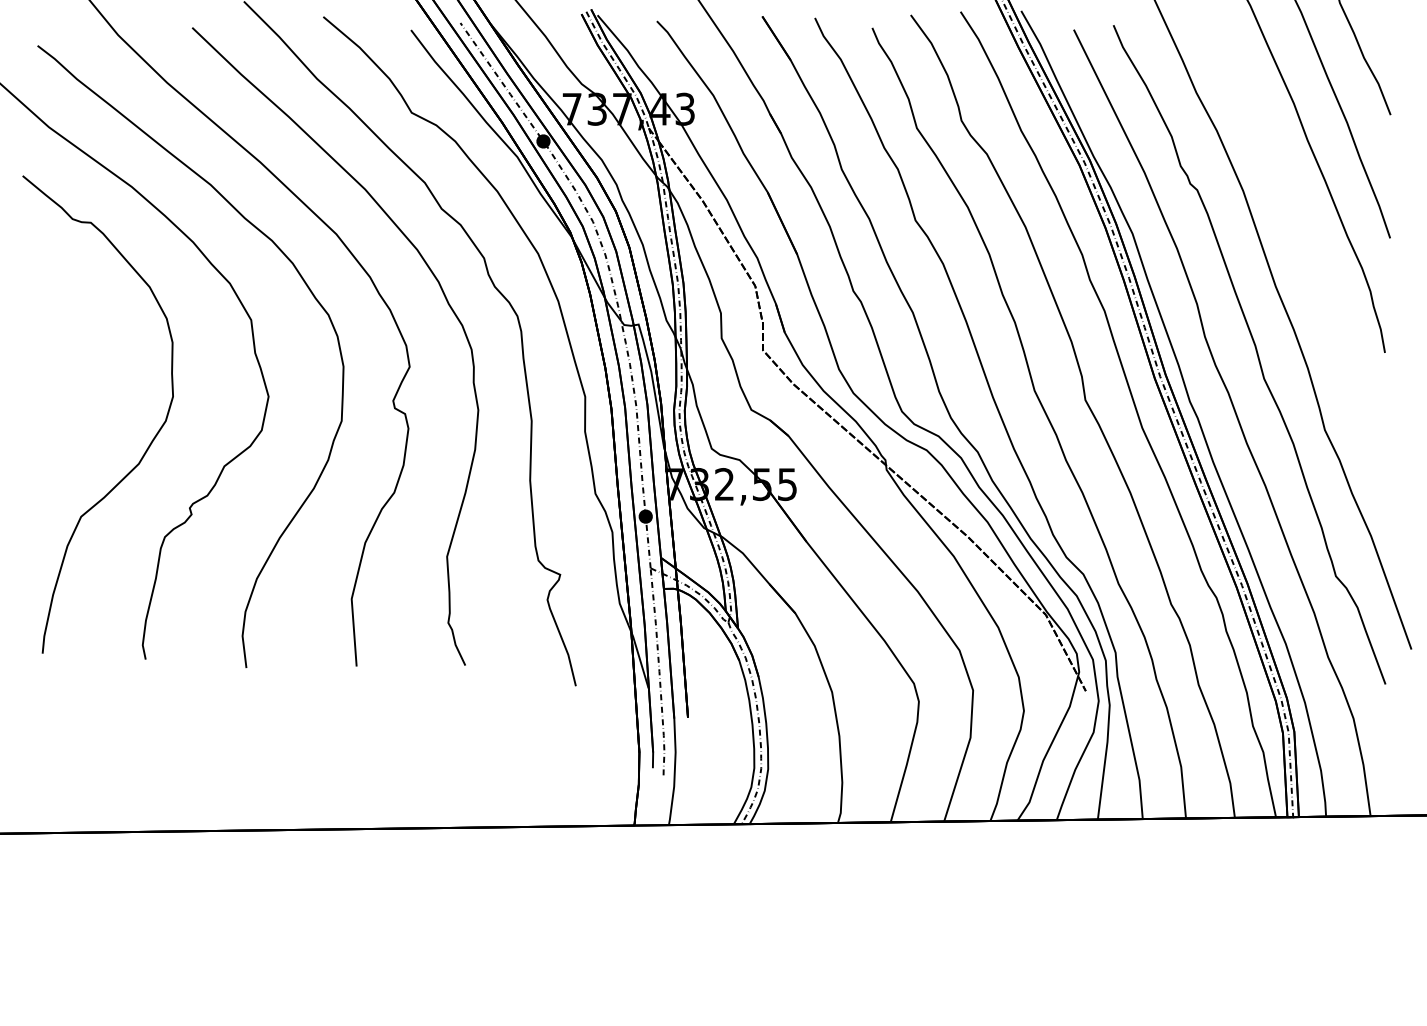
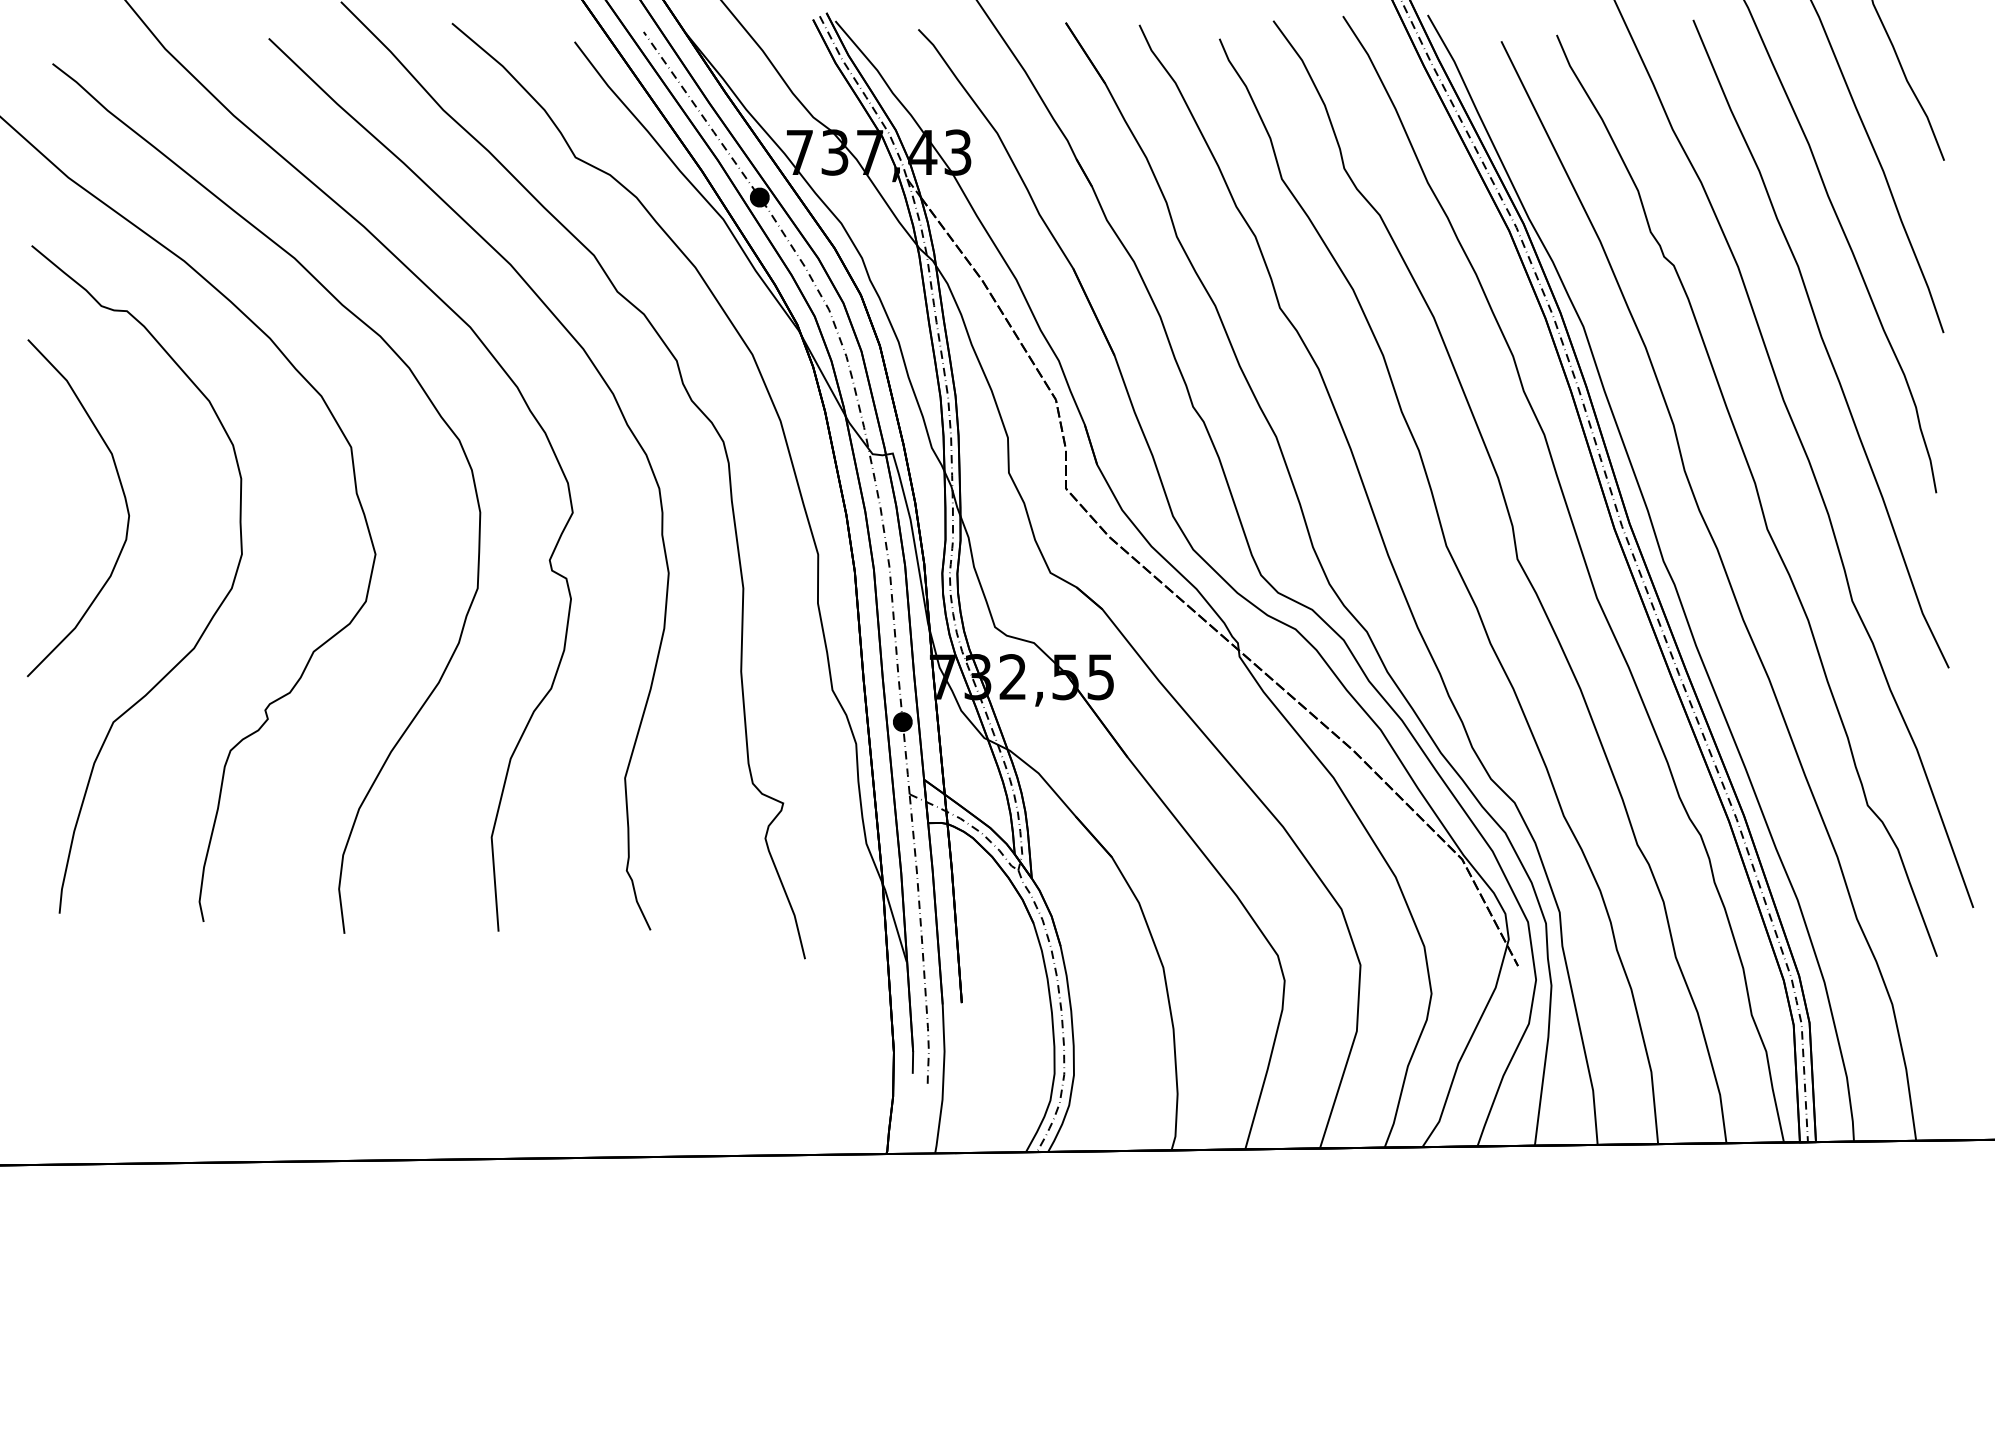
curve: (1303, 245) -> (1822, 343), added
curve: (87, 353) -> (122, 494), added

